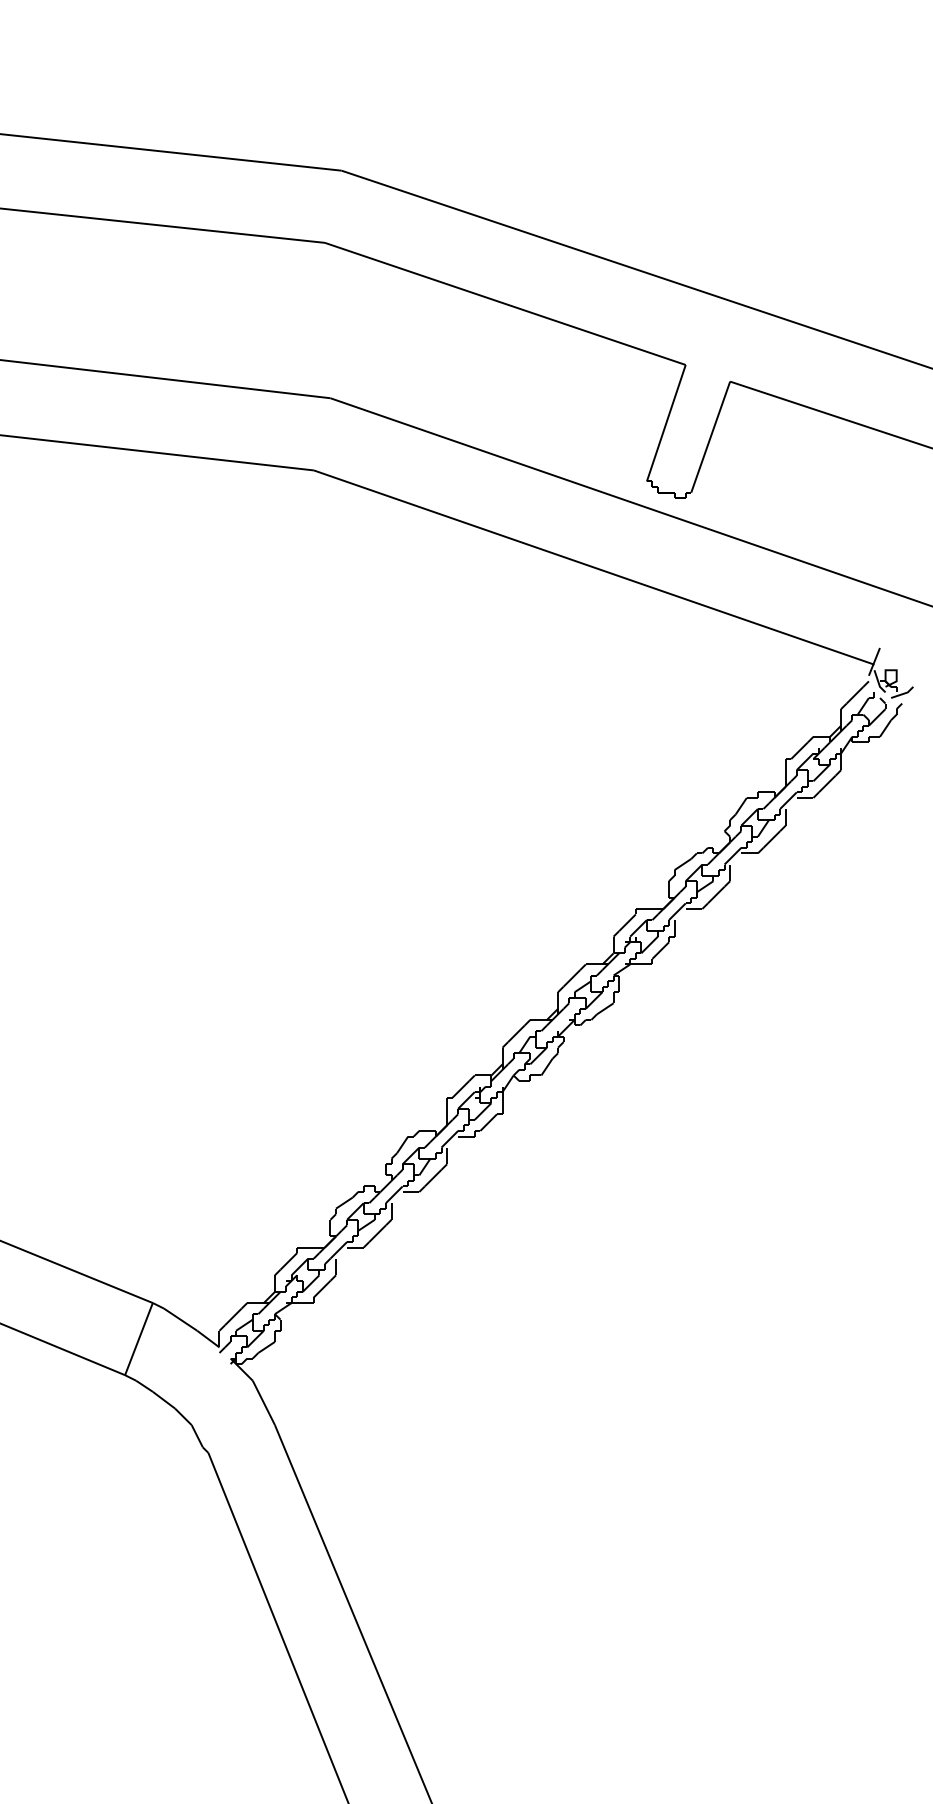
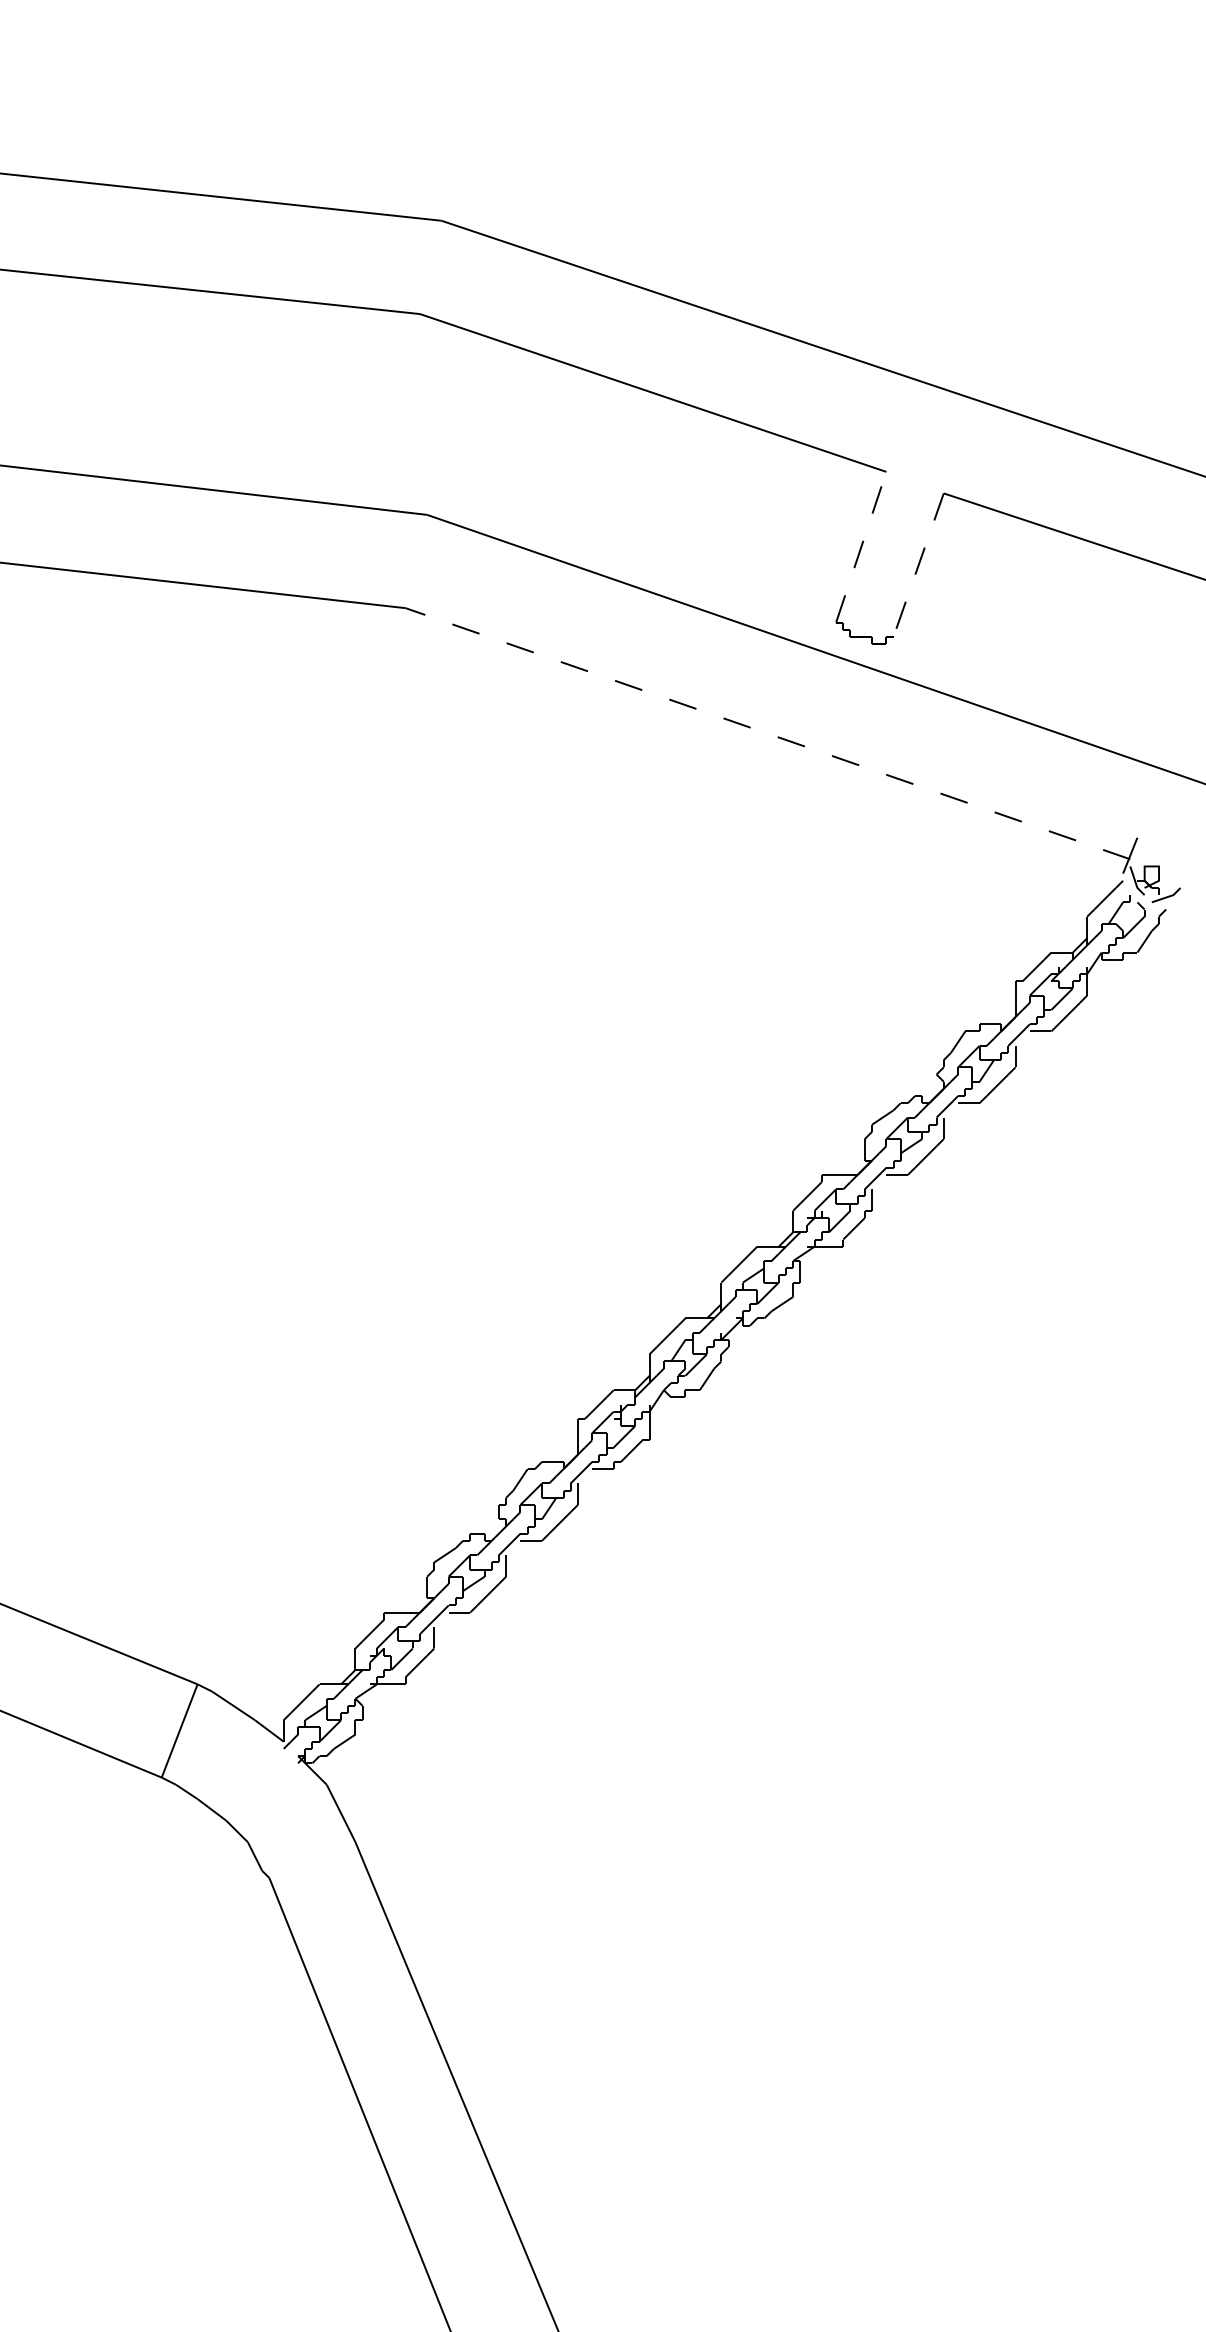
line: (666, 422) -> (861, 546), solid -> dashed
line: (710, 437) -> (918, 565), solid -> dashed
line: (594, 567) -> (768, 733), solid -> dashed

